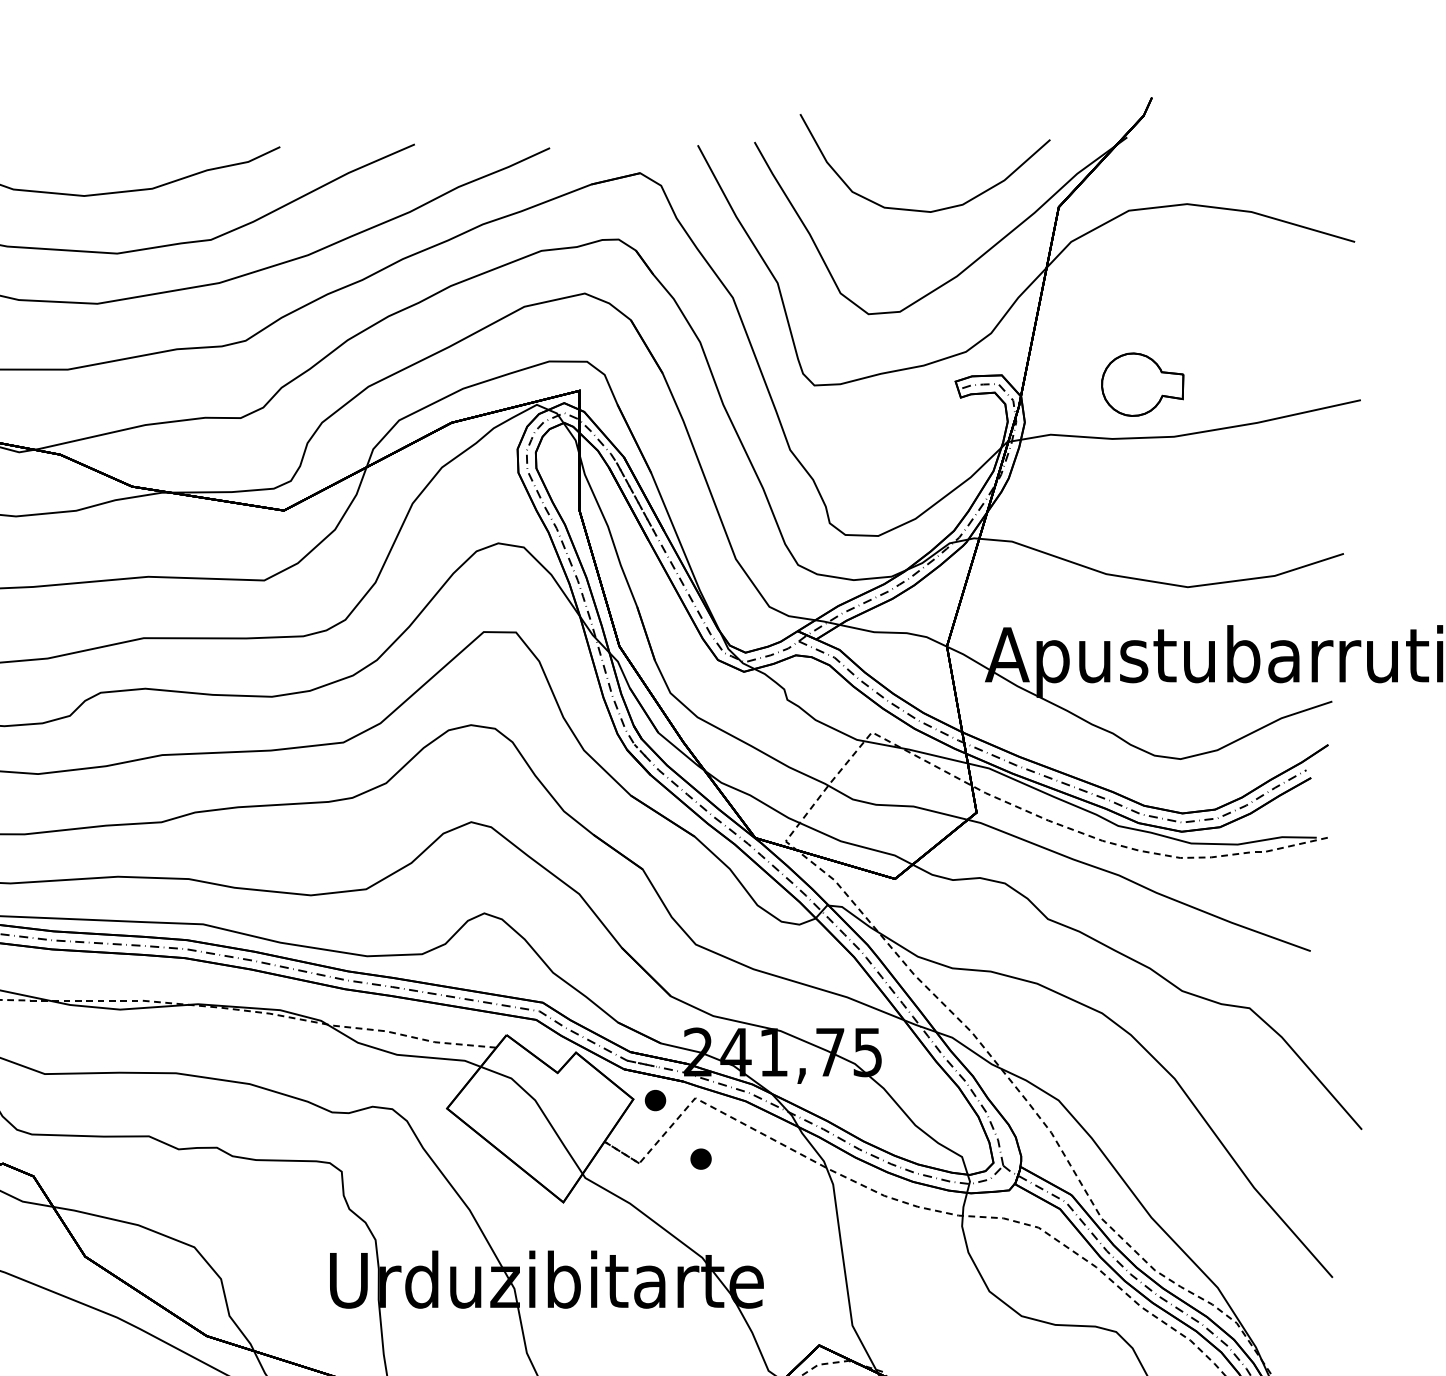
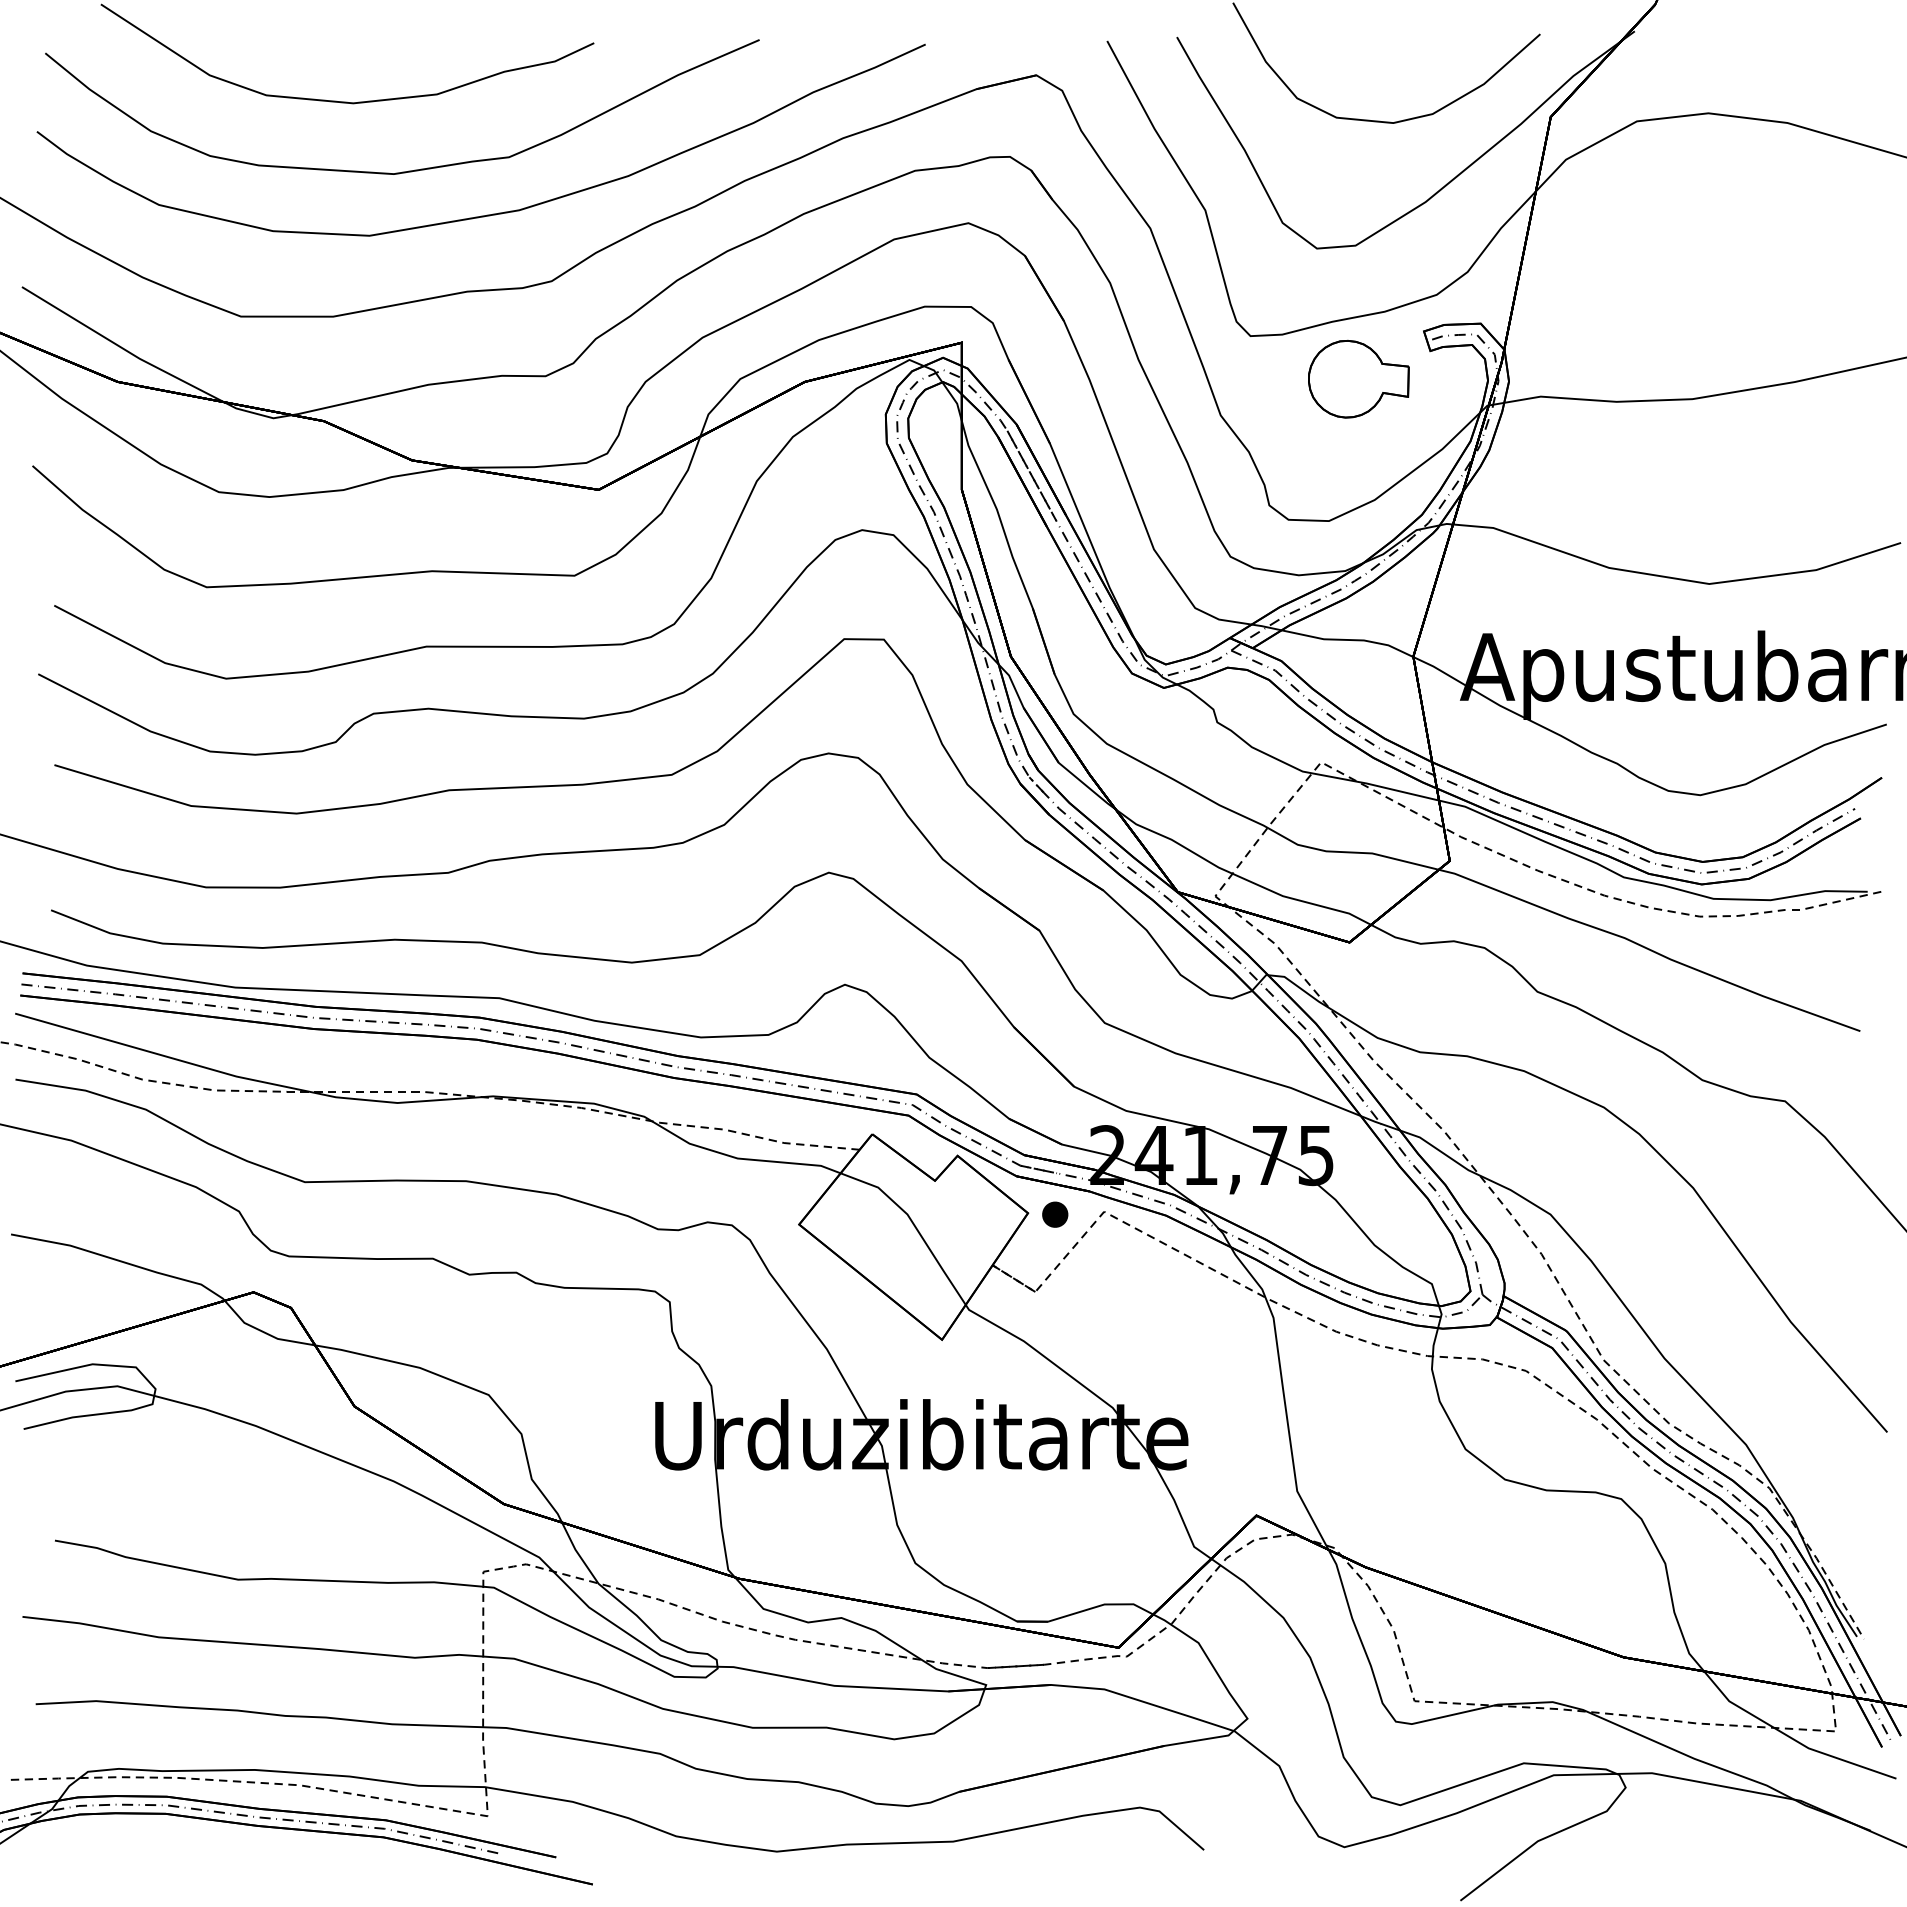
part: (1142, 384) -> (1358, 378), moved
part: (701, 1158) -> (1111, 1286), removed

